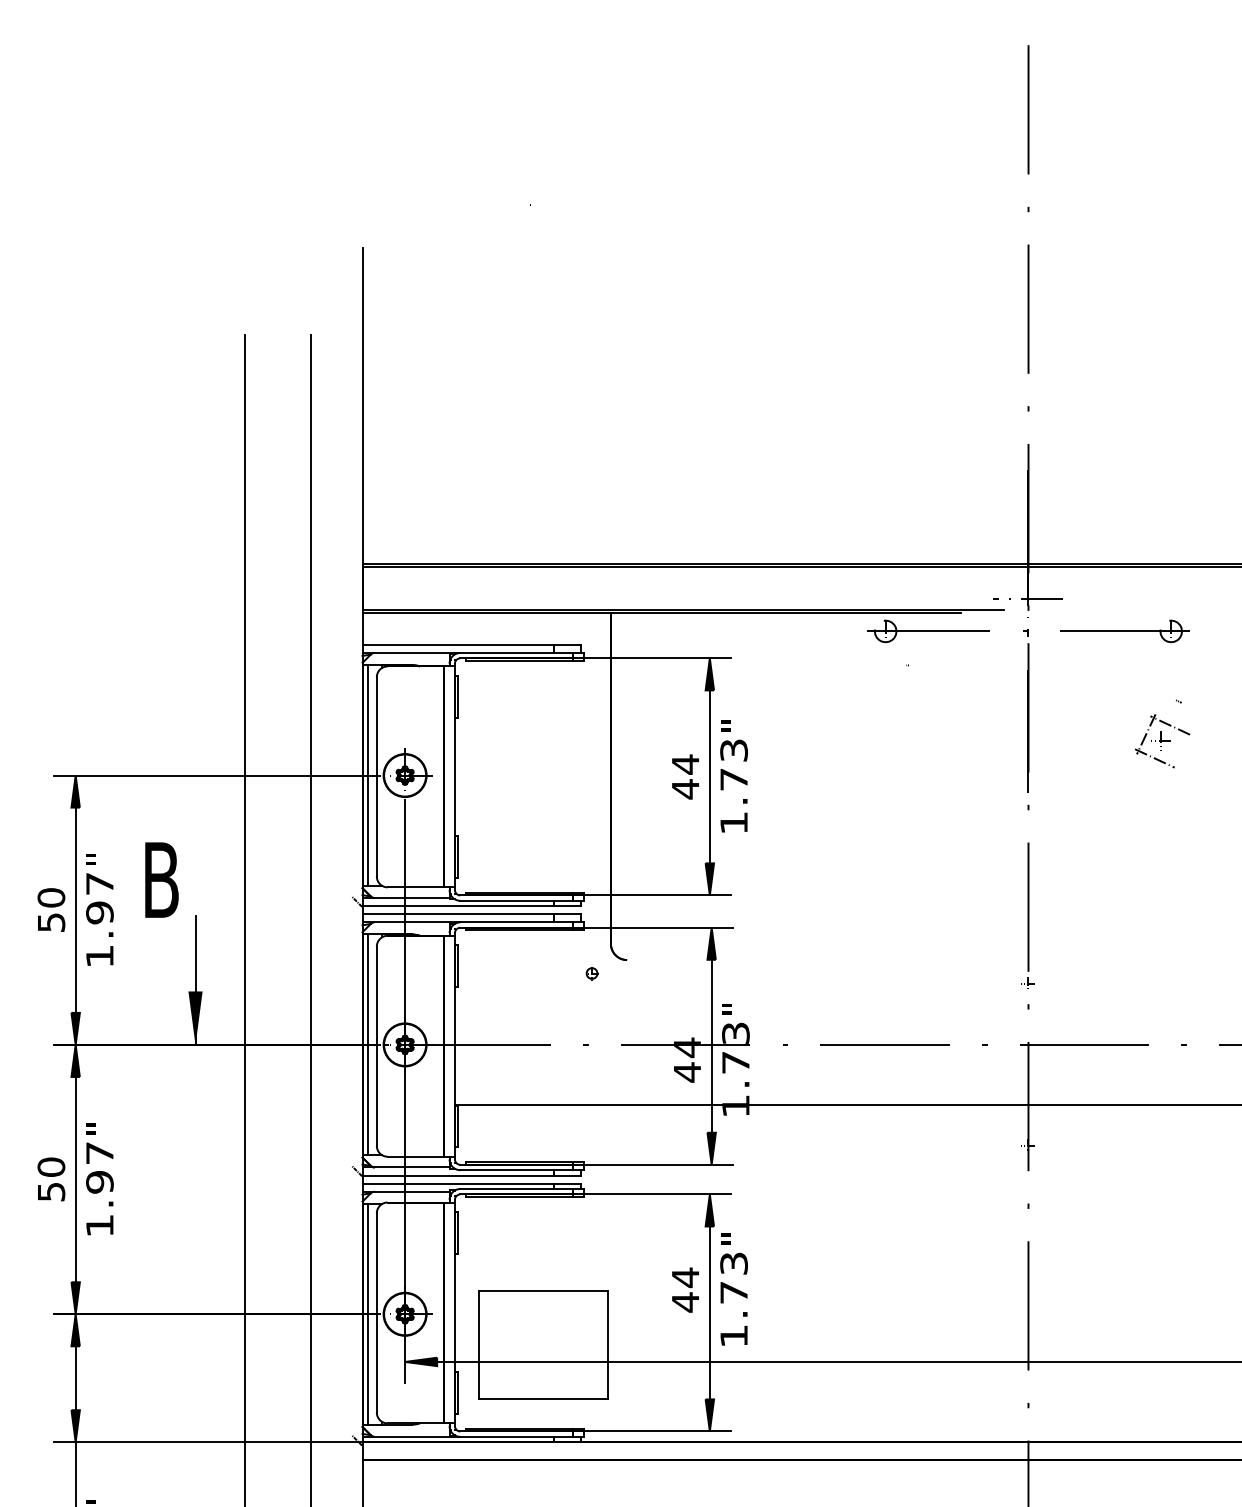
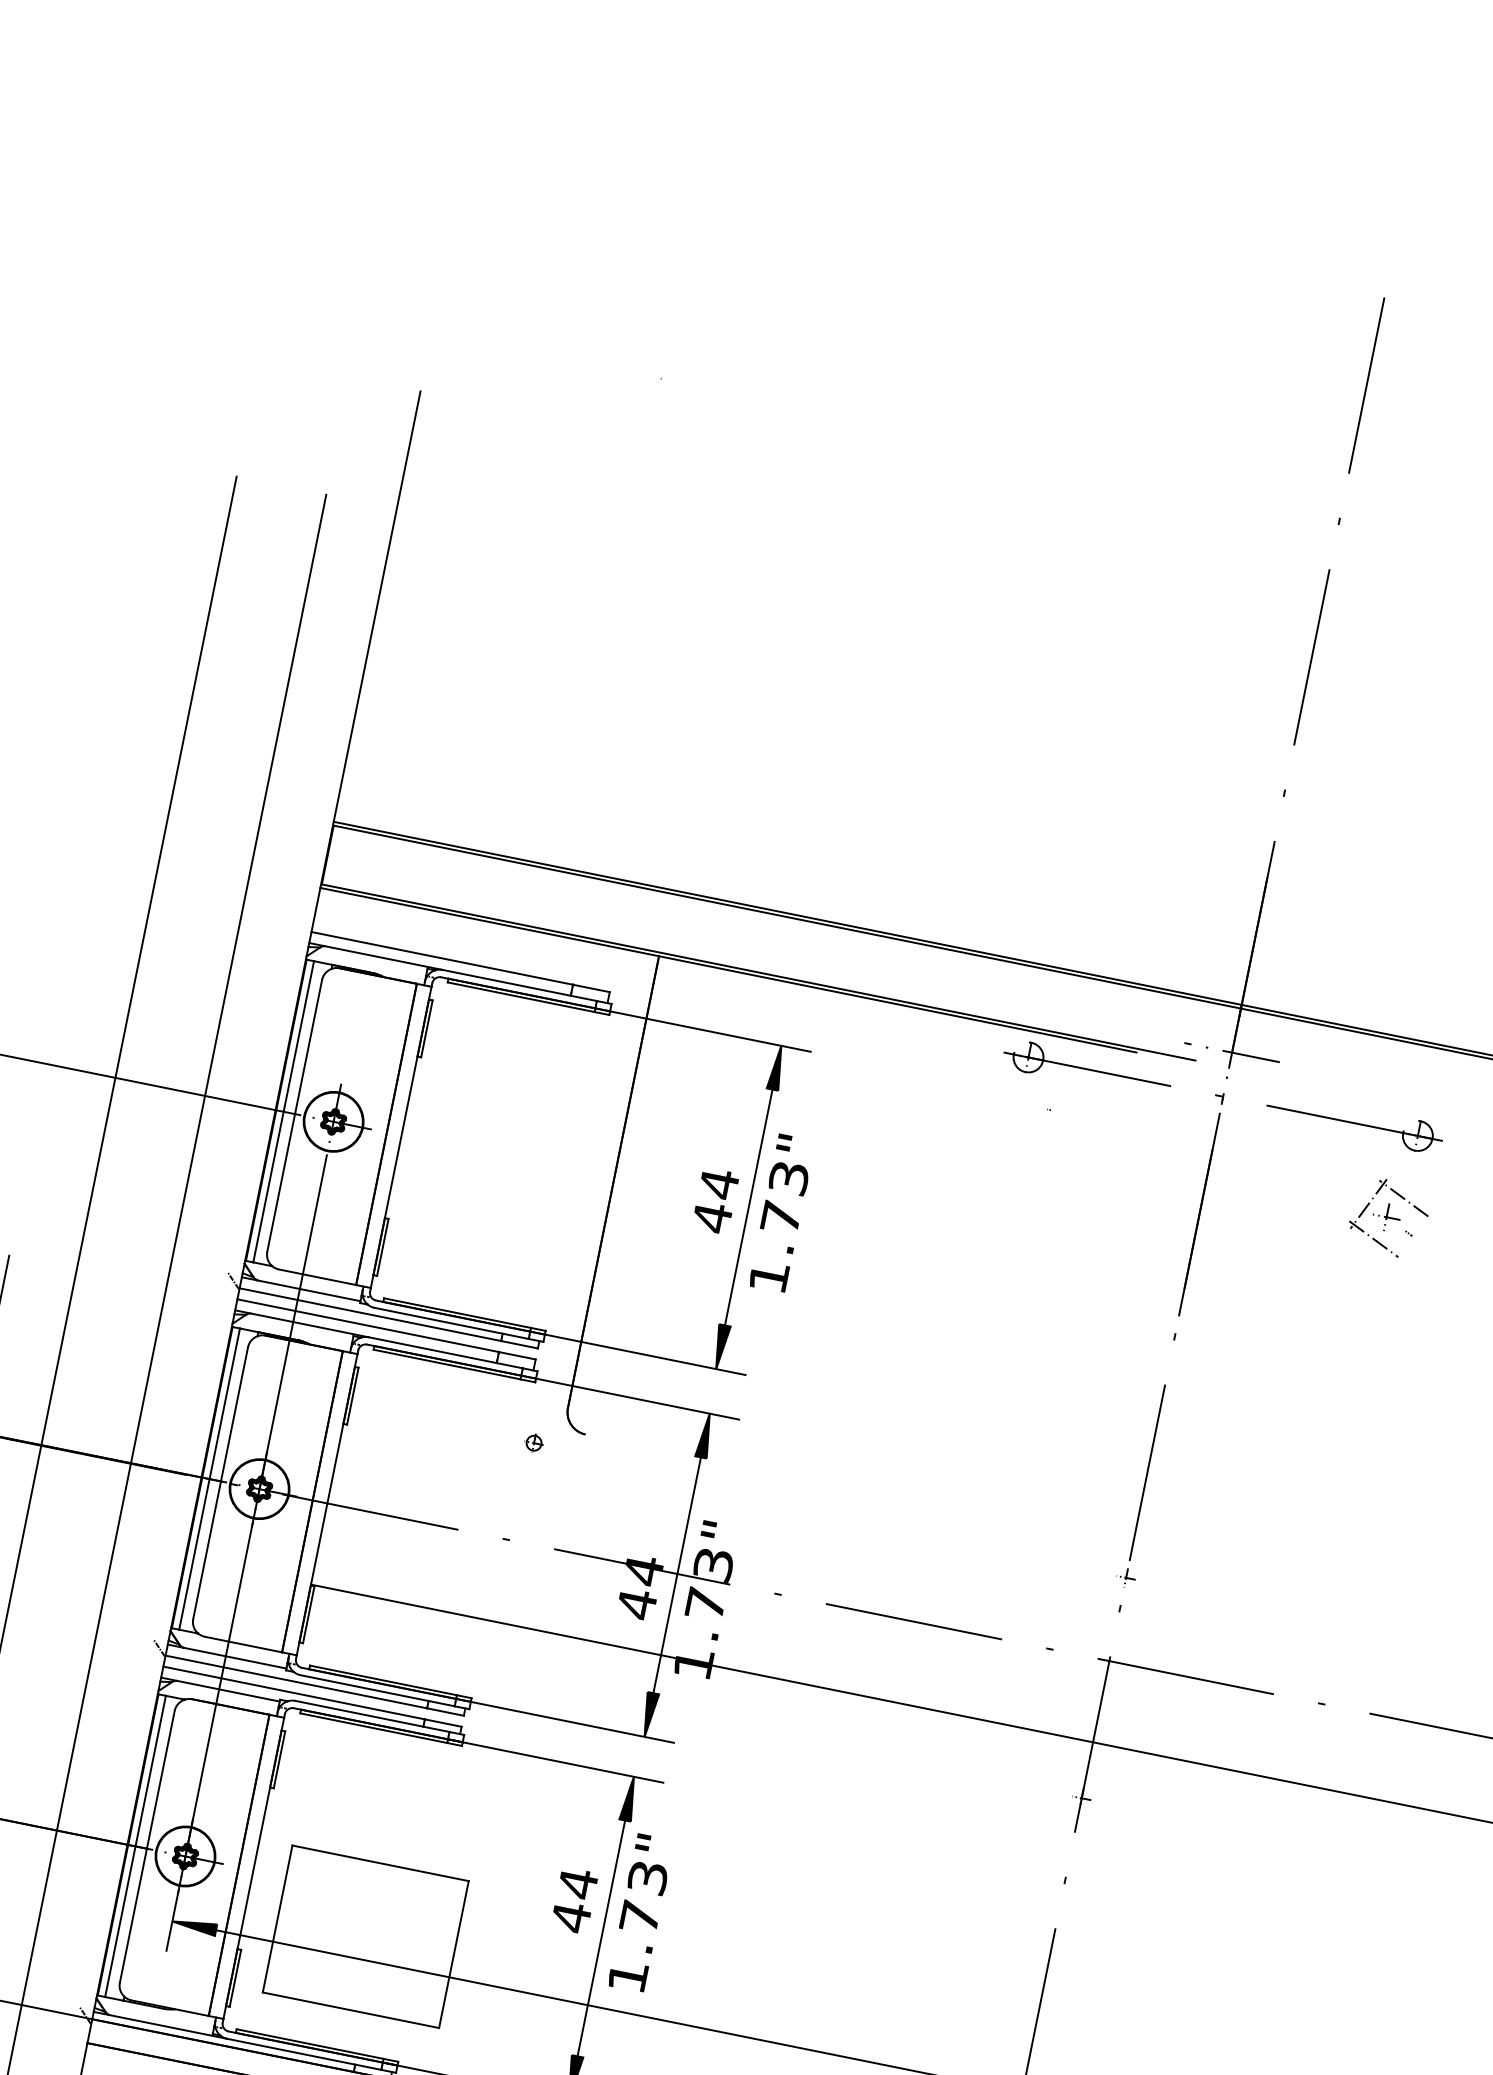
part: (1162, 741) -> (1388, 1218), moved

